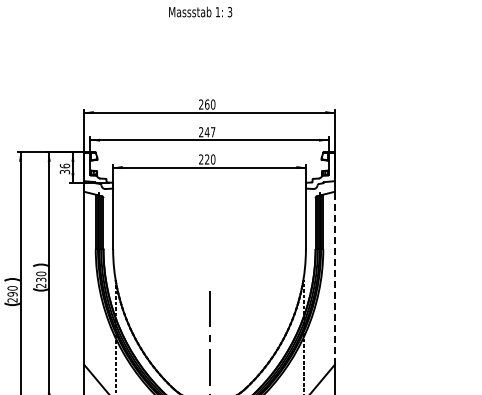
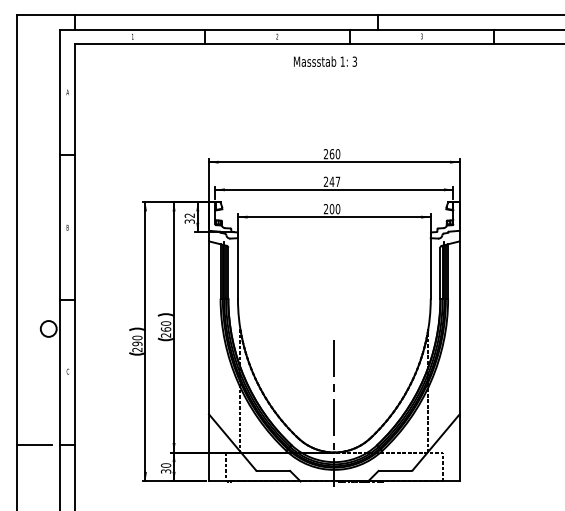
text: (206, 159) -> (331, 209), 220 -> 200
text: (64, 165) -> (189, 215), 36 -> 32
line: (334, 277) -> (459, 327), dashed -> solid
text: (41, 279) -> (166, 329), 230 -> 260

